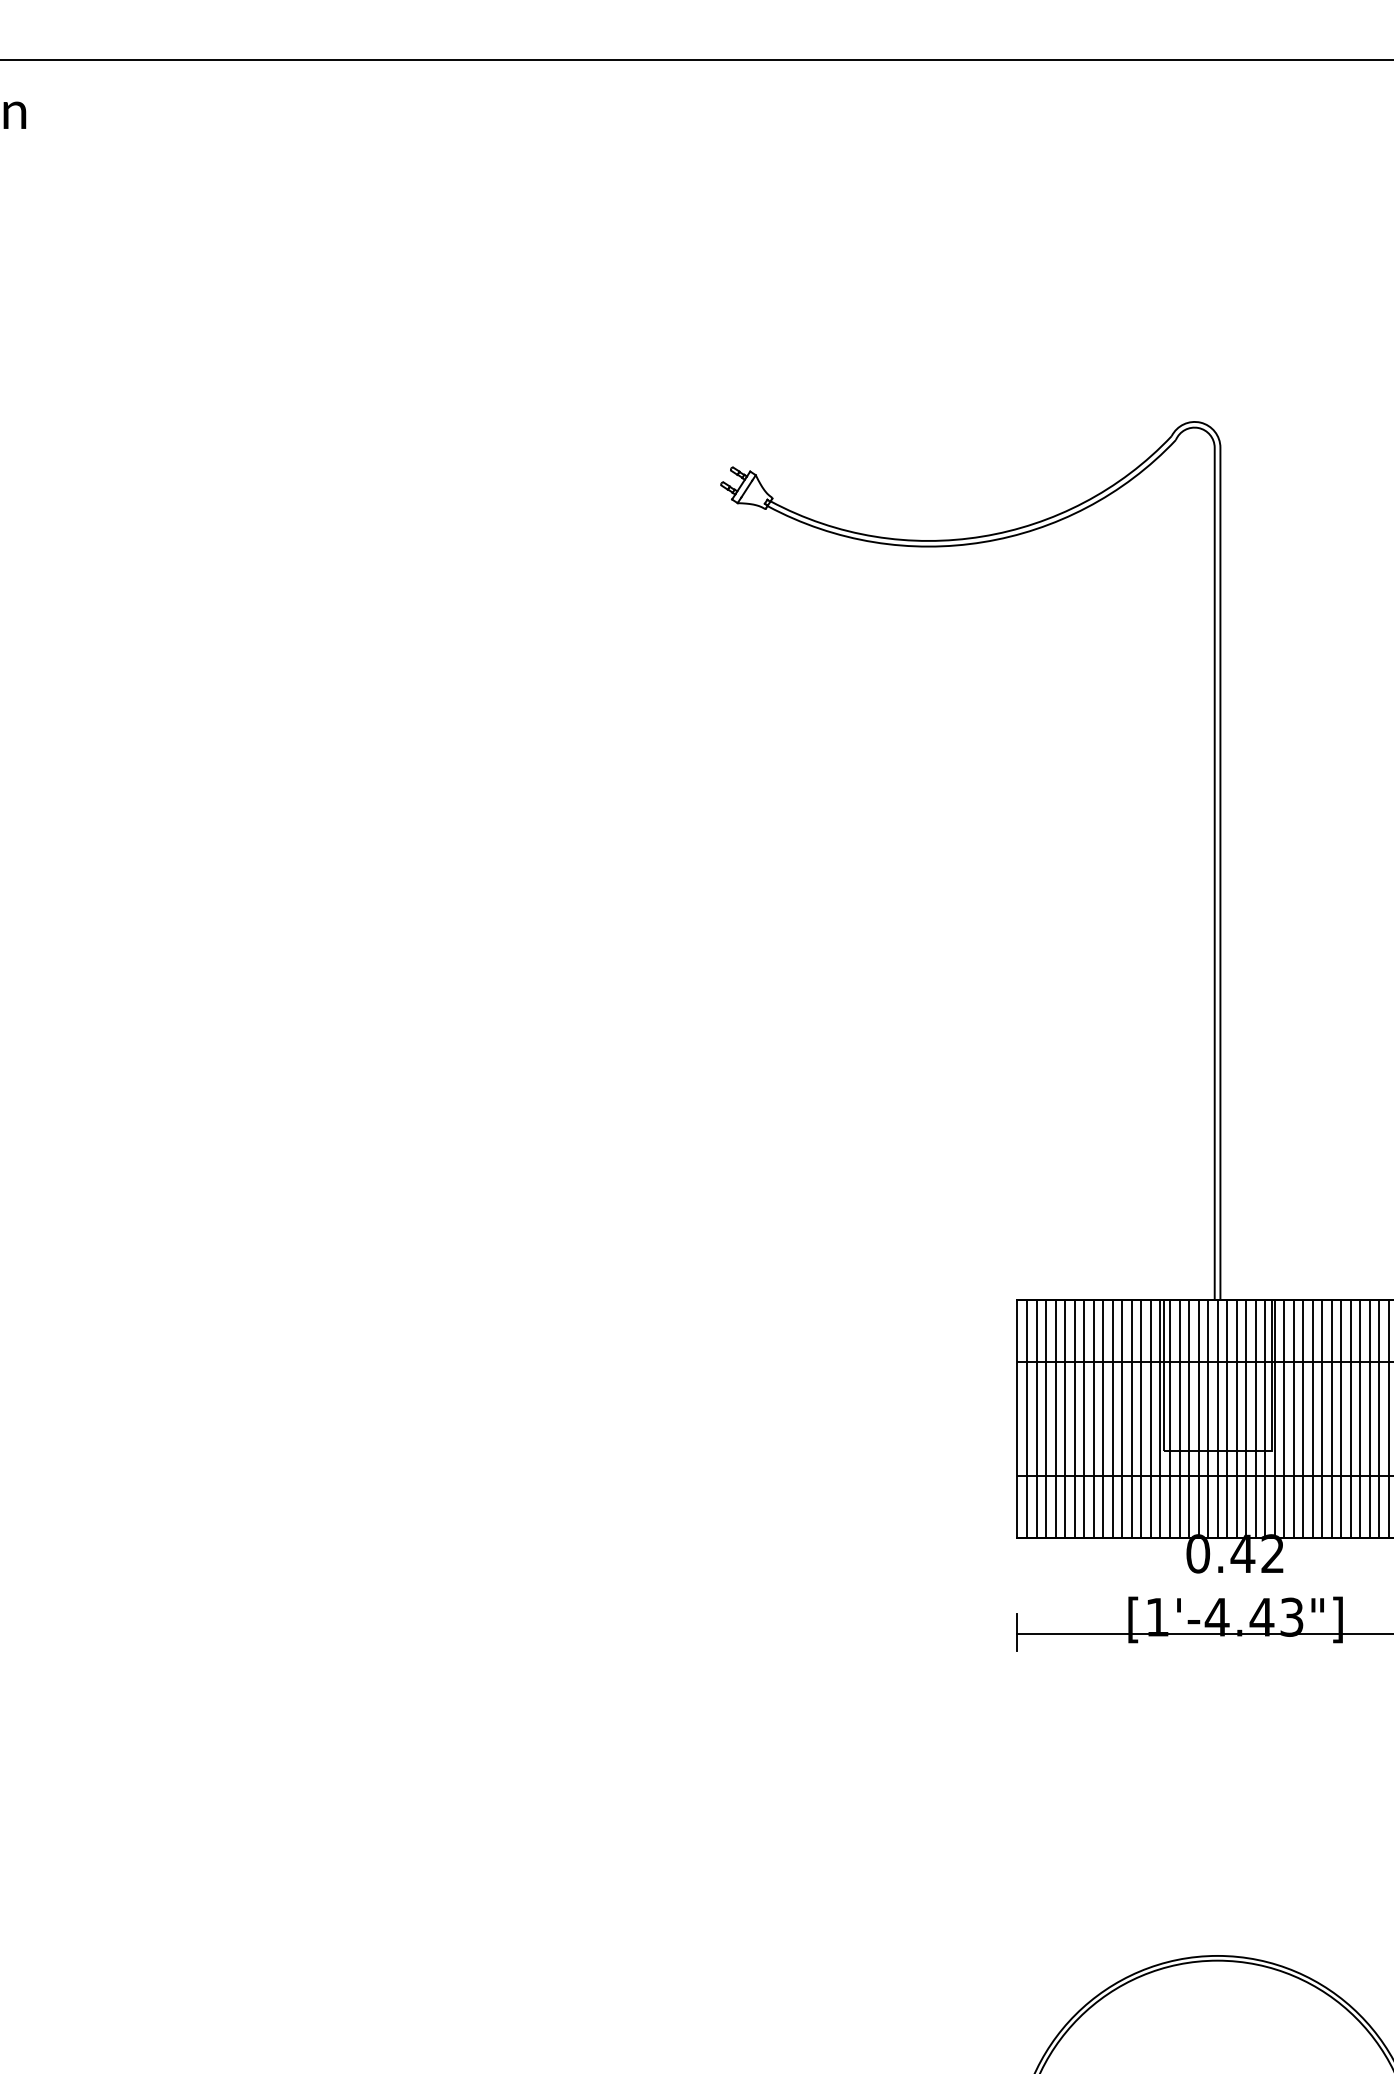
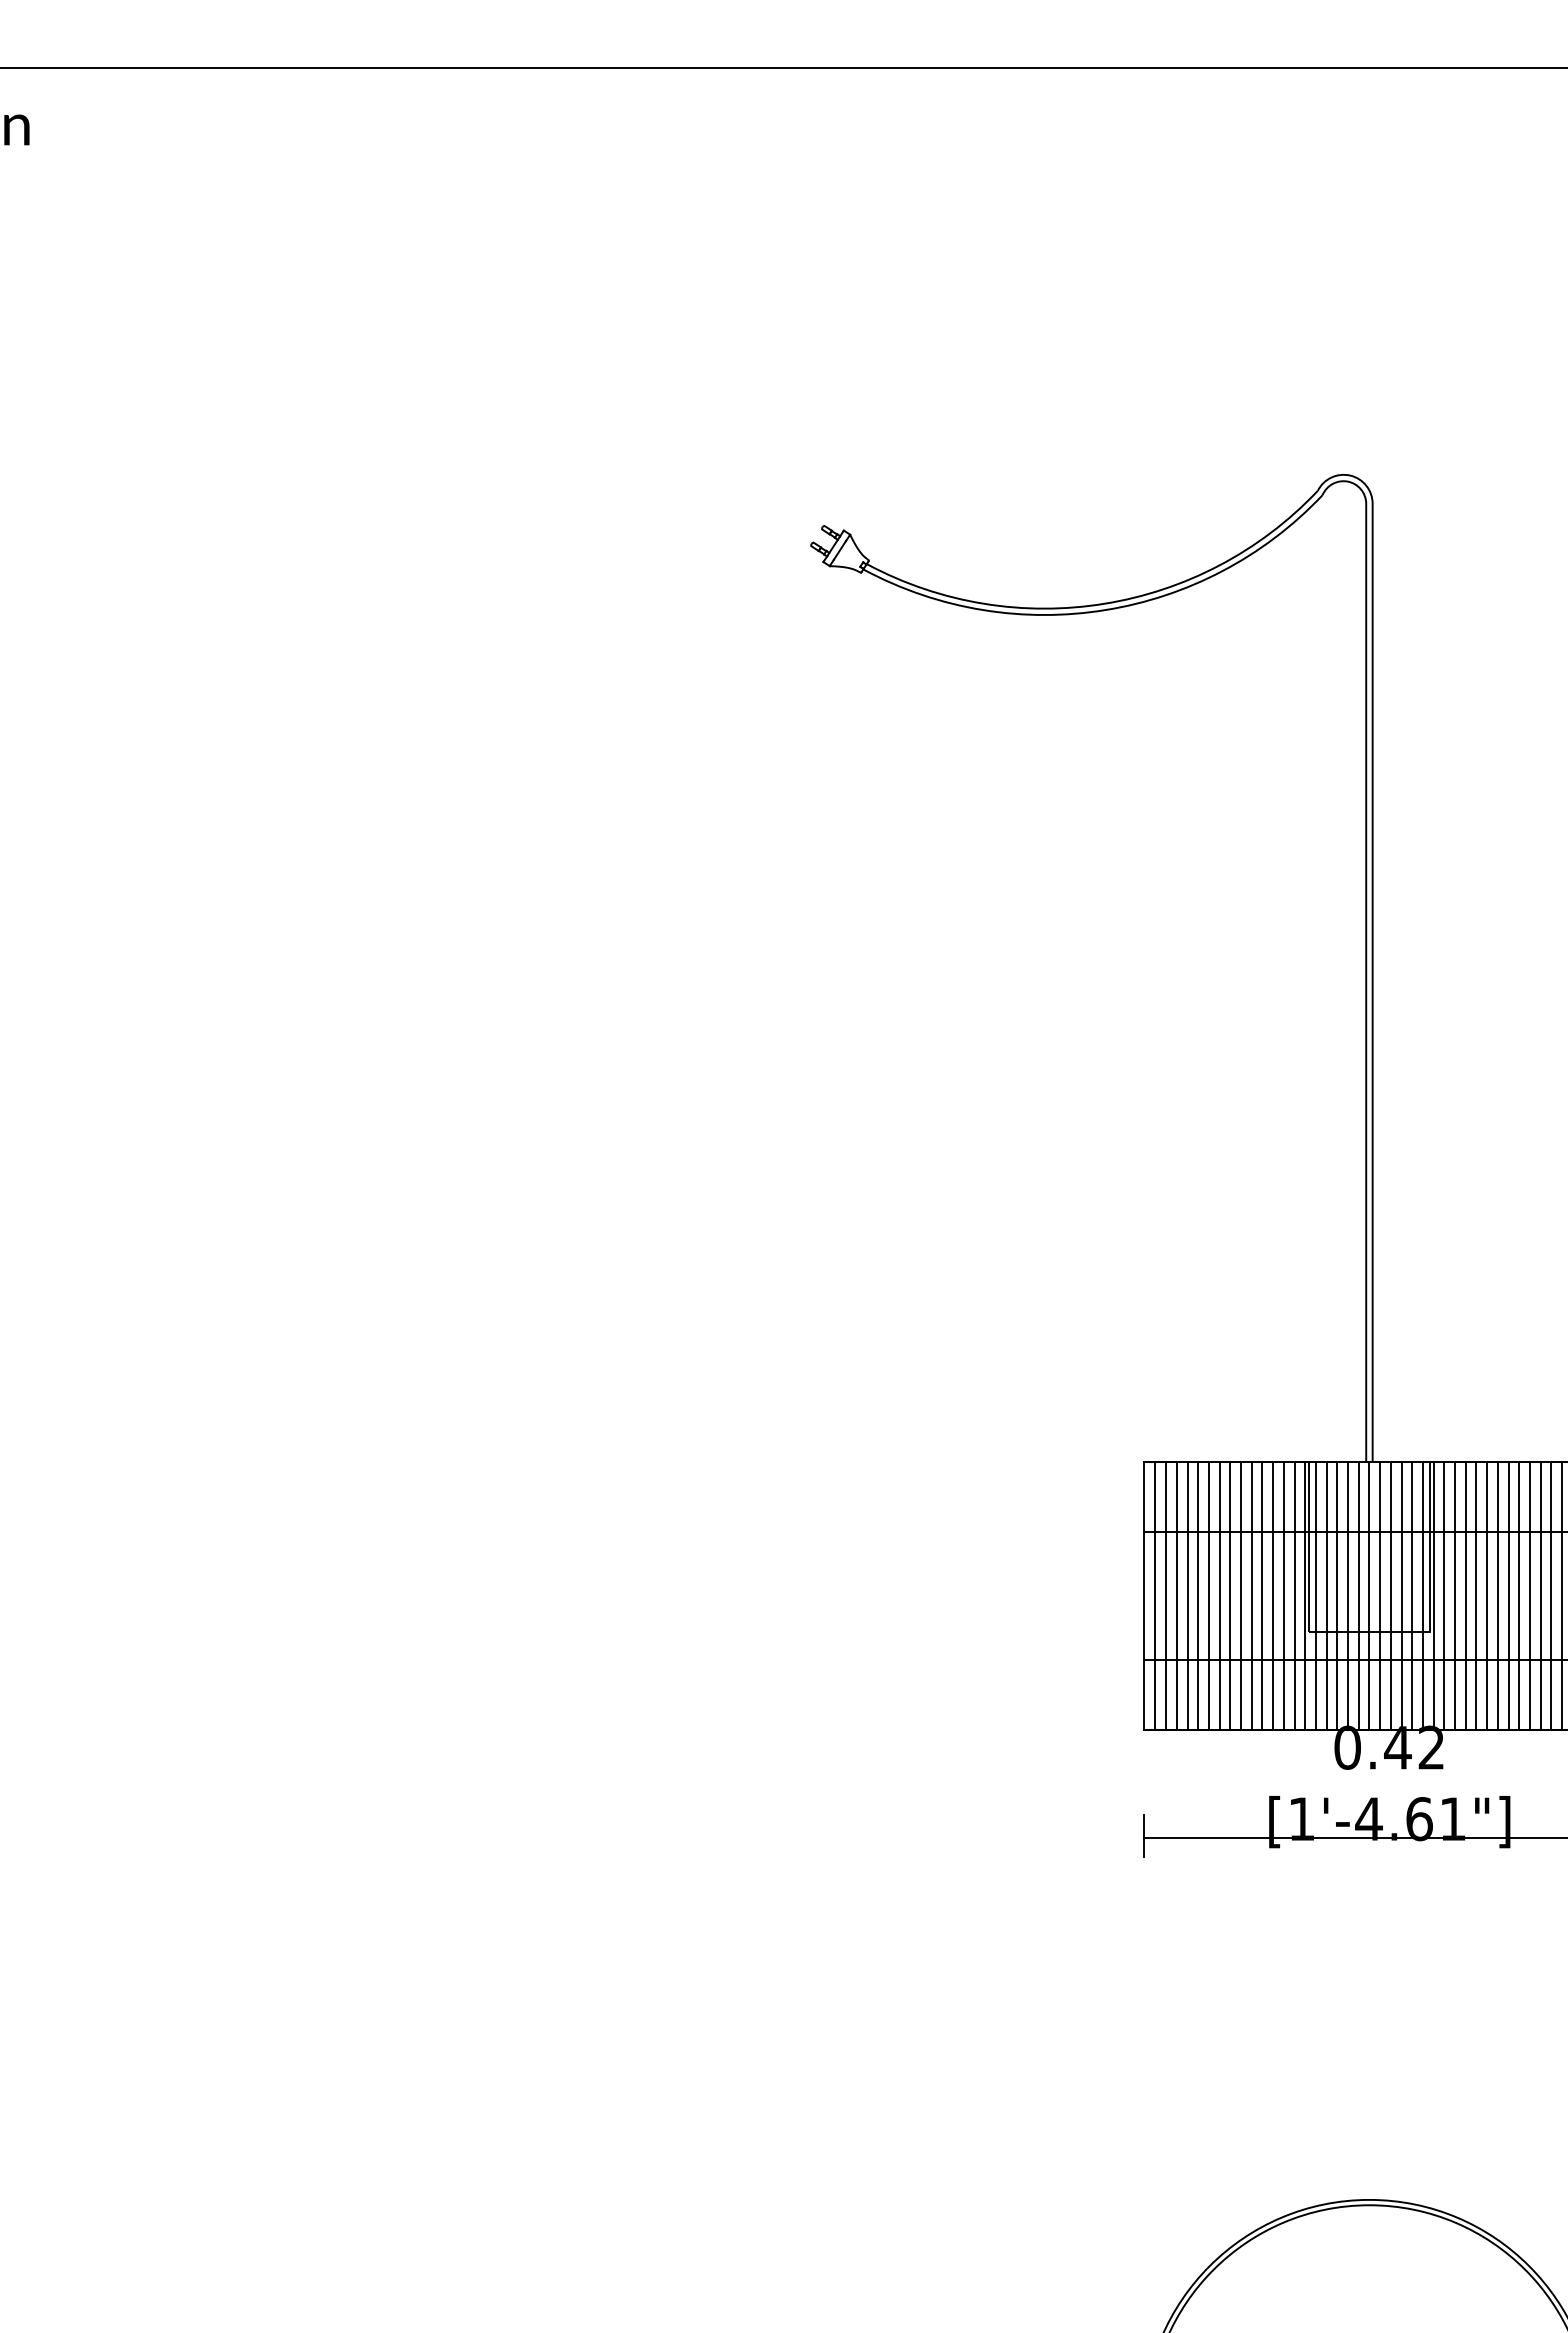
text: (1276, 1617) -> (1435, 1819), [1'-4.43"] -> [1'-4.61"]

